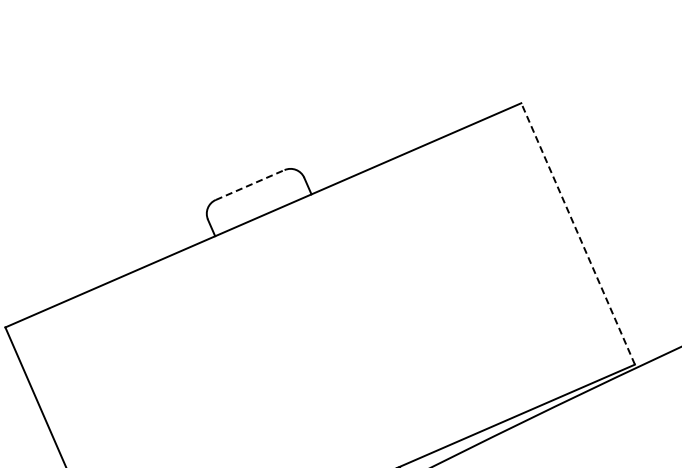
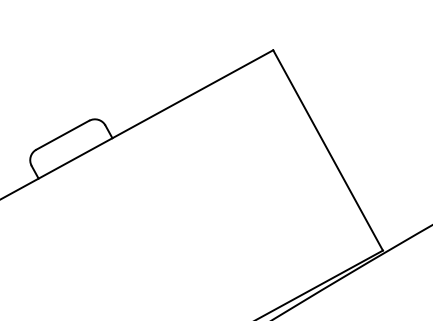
line: (250, 185) -> (63, 135), dashed -> solid
line: (578, 233) -> (328, 150), dashed -> solid

